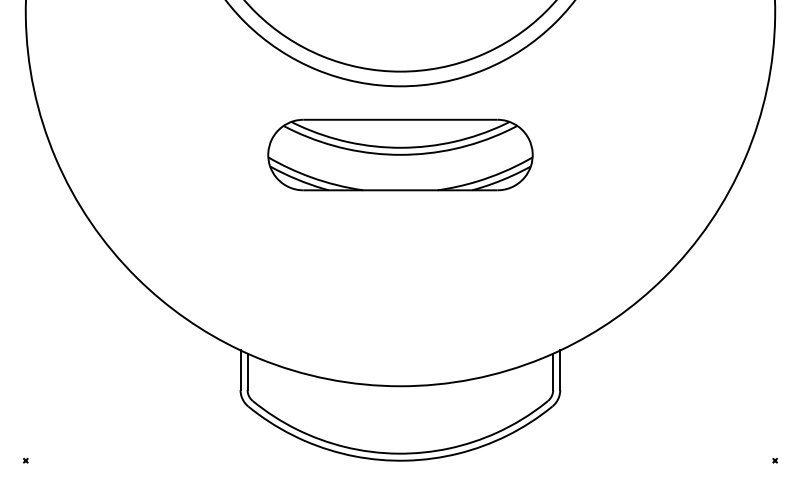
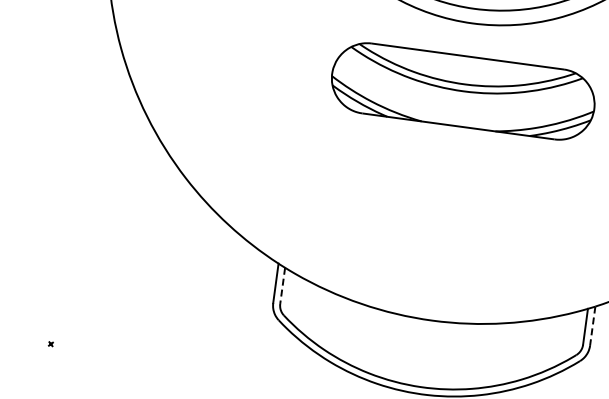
line: (560, 370) -> (592, 326), solid -> dashed
line: (247, 372) -> (282, 286), solid -> dashed

